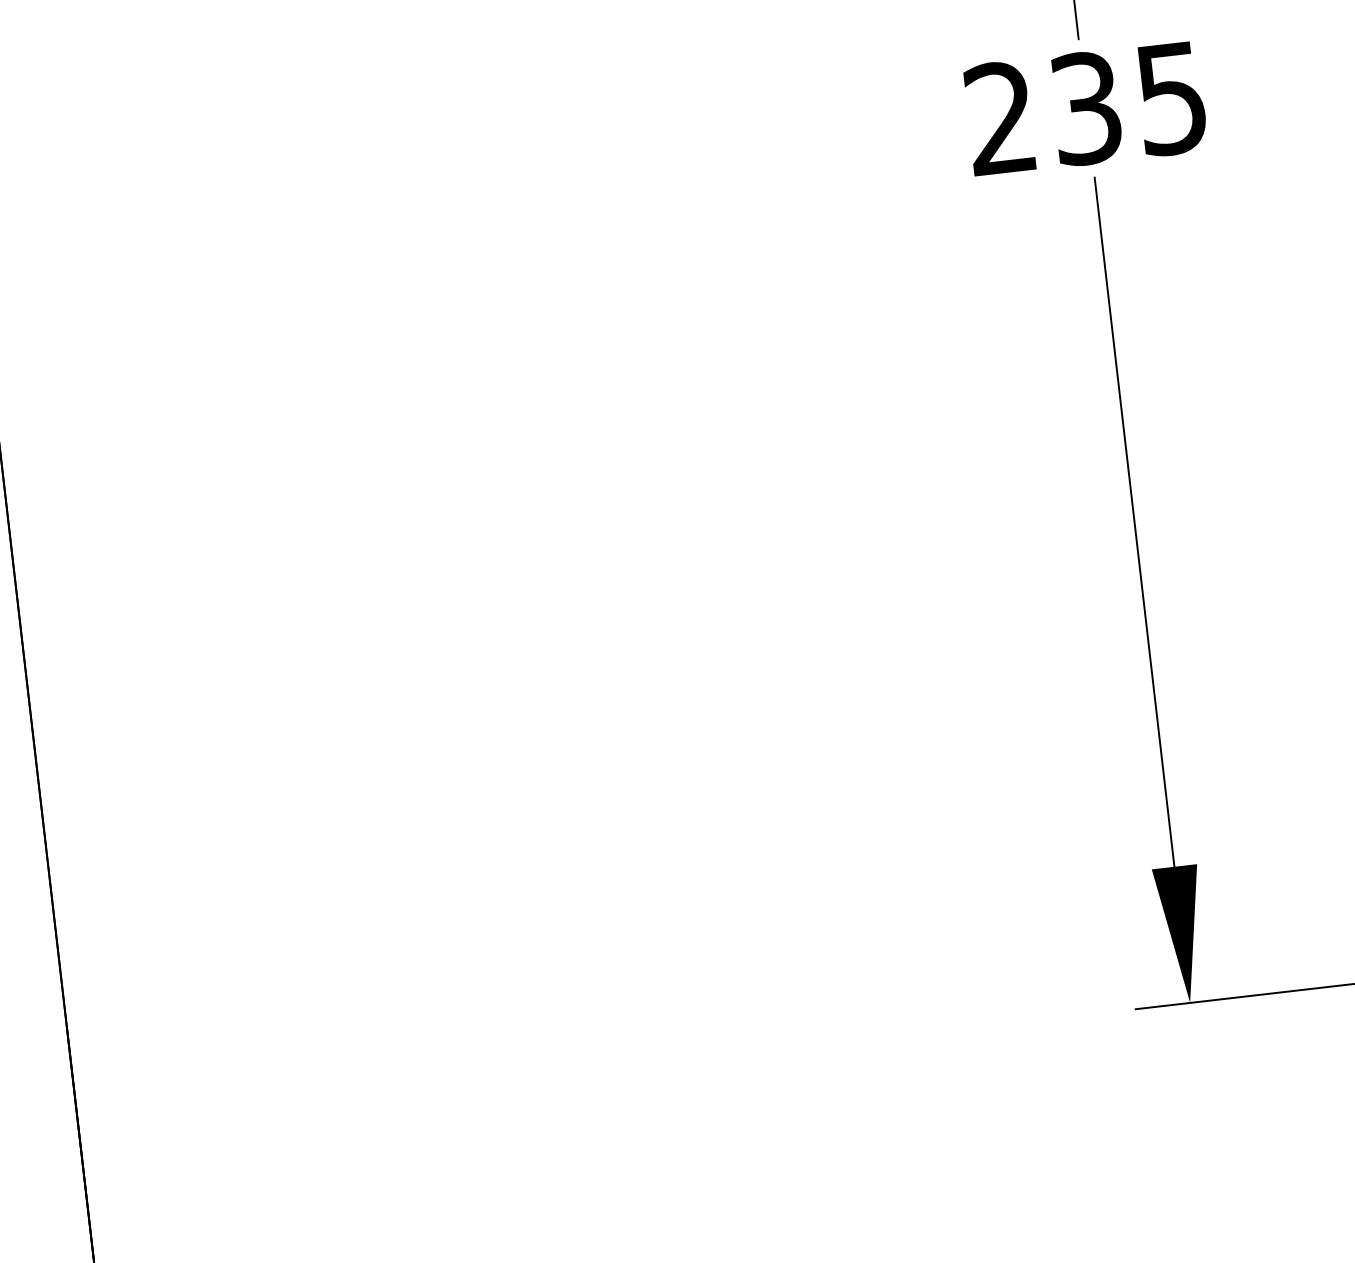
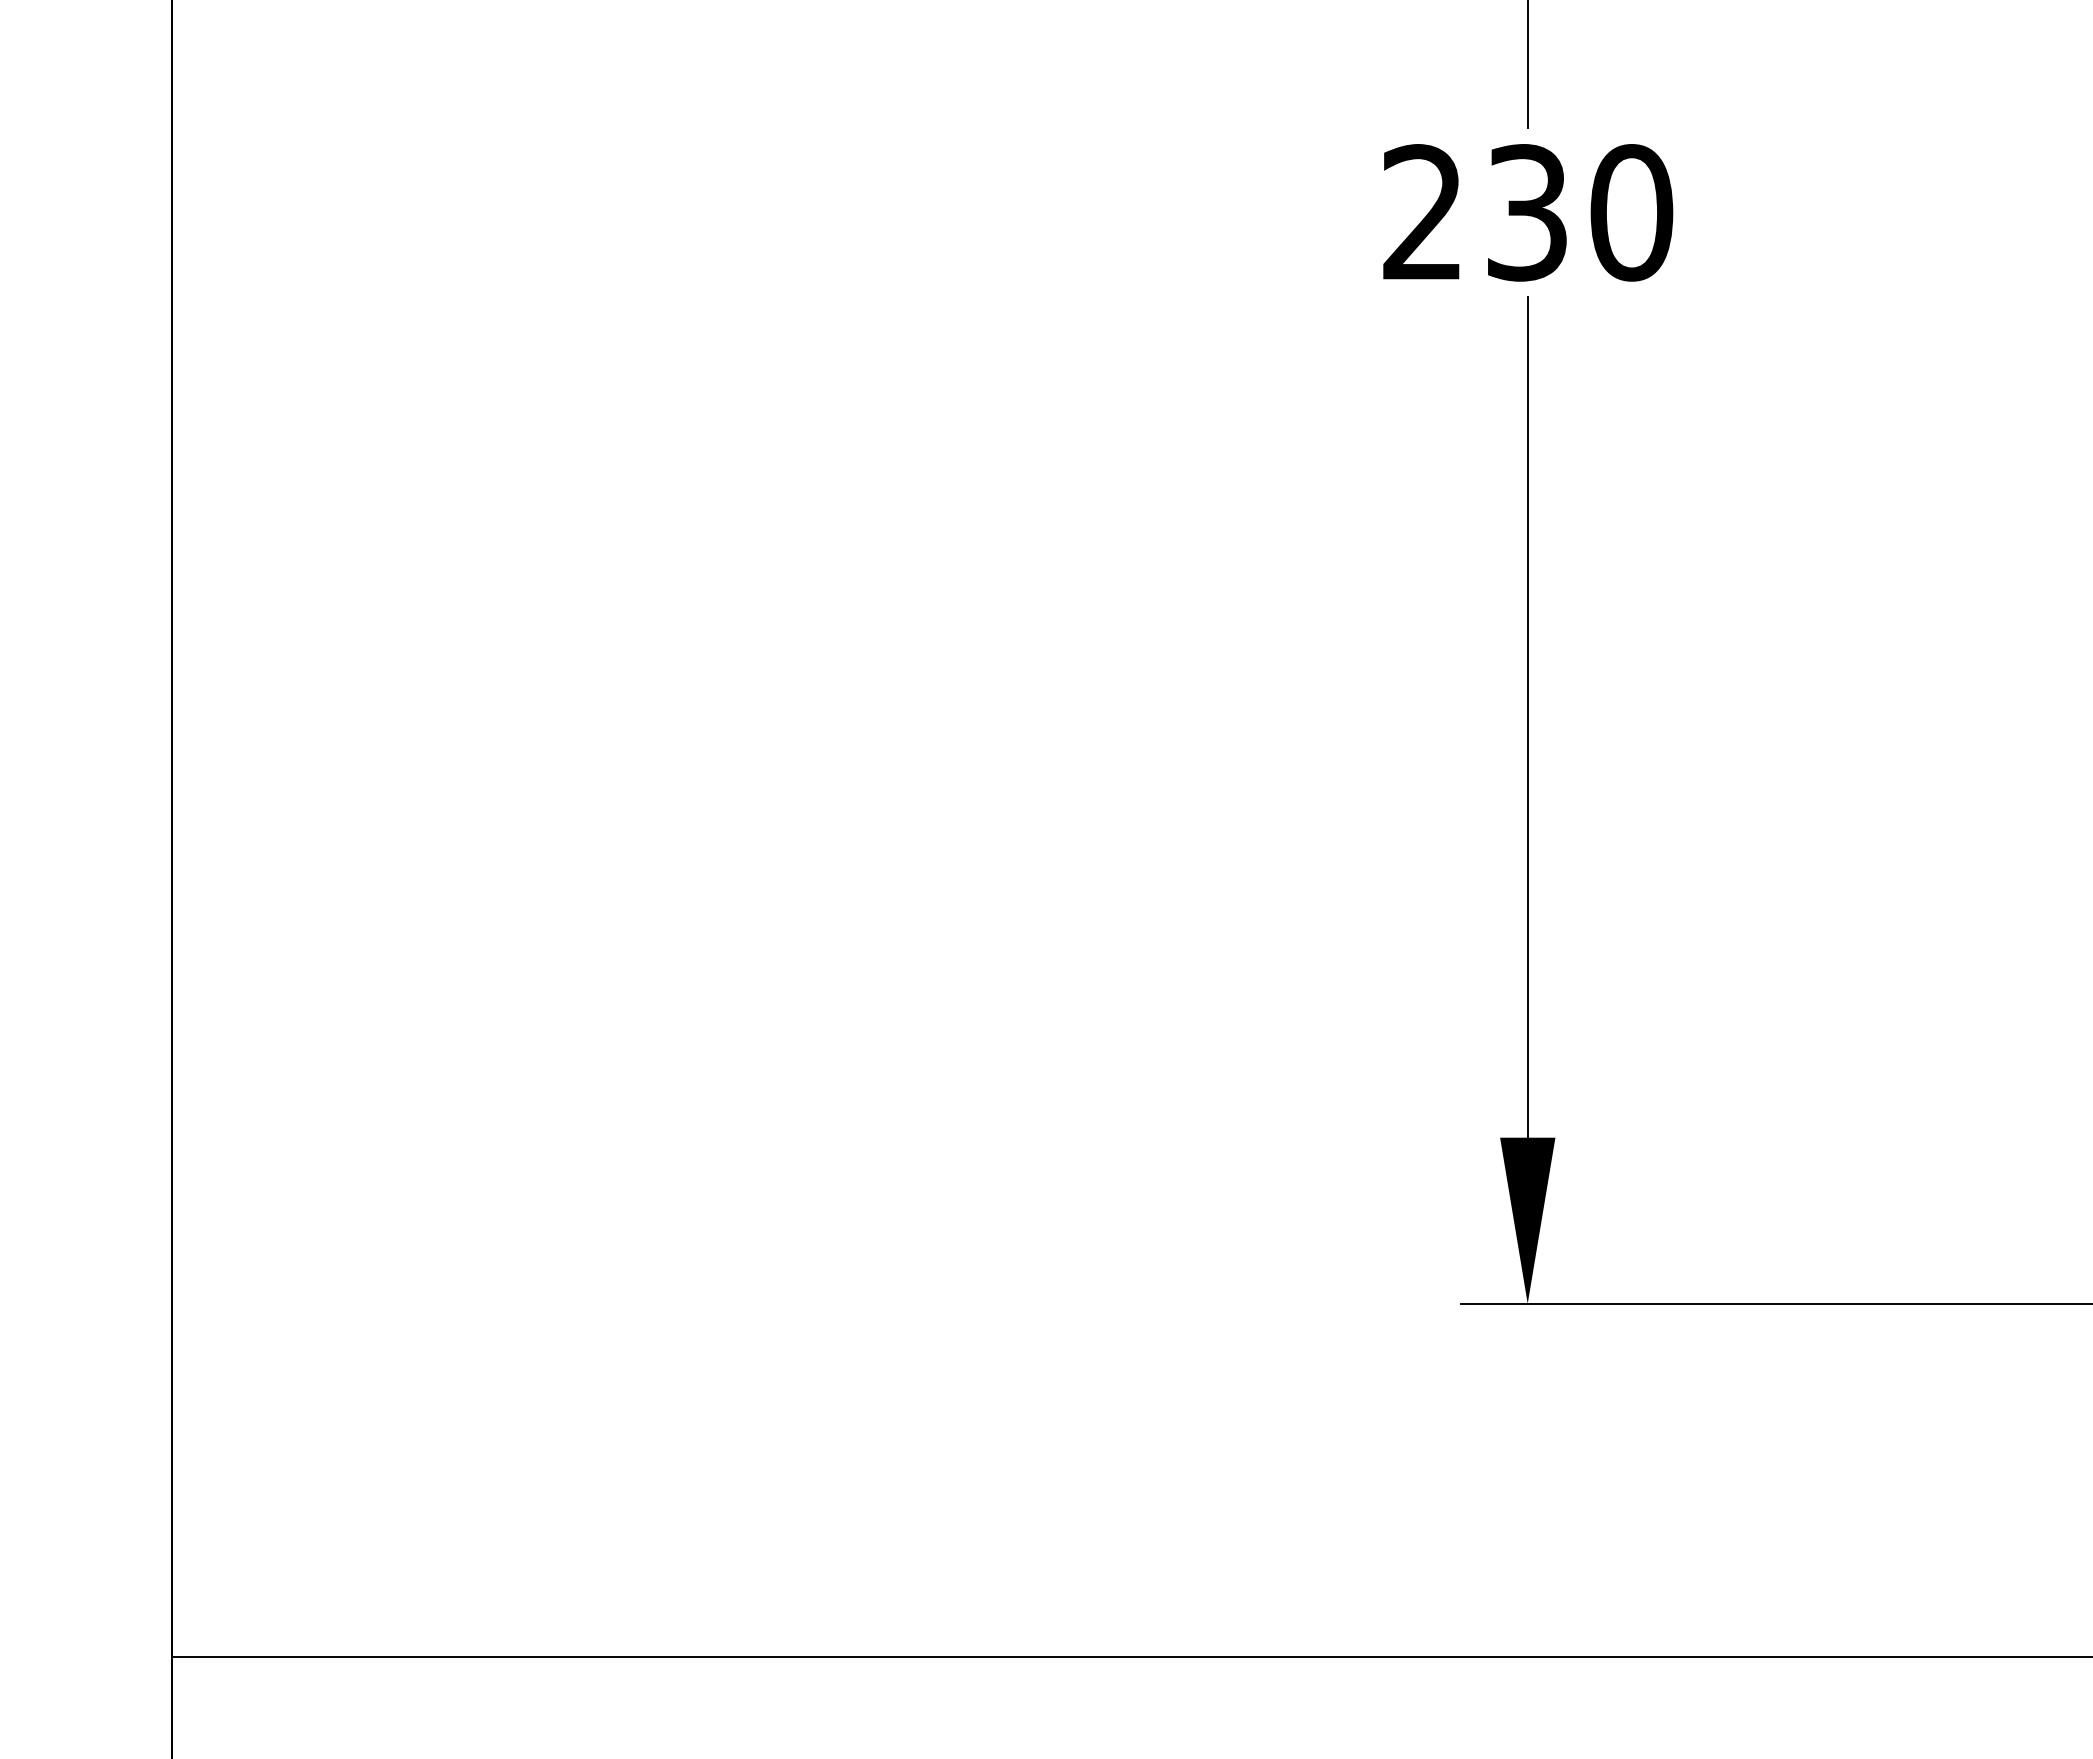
text: (1171, 98) -> (1631, 212), 235 -> 230

